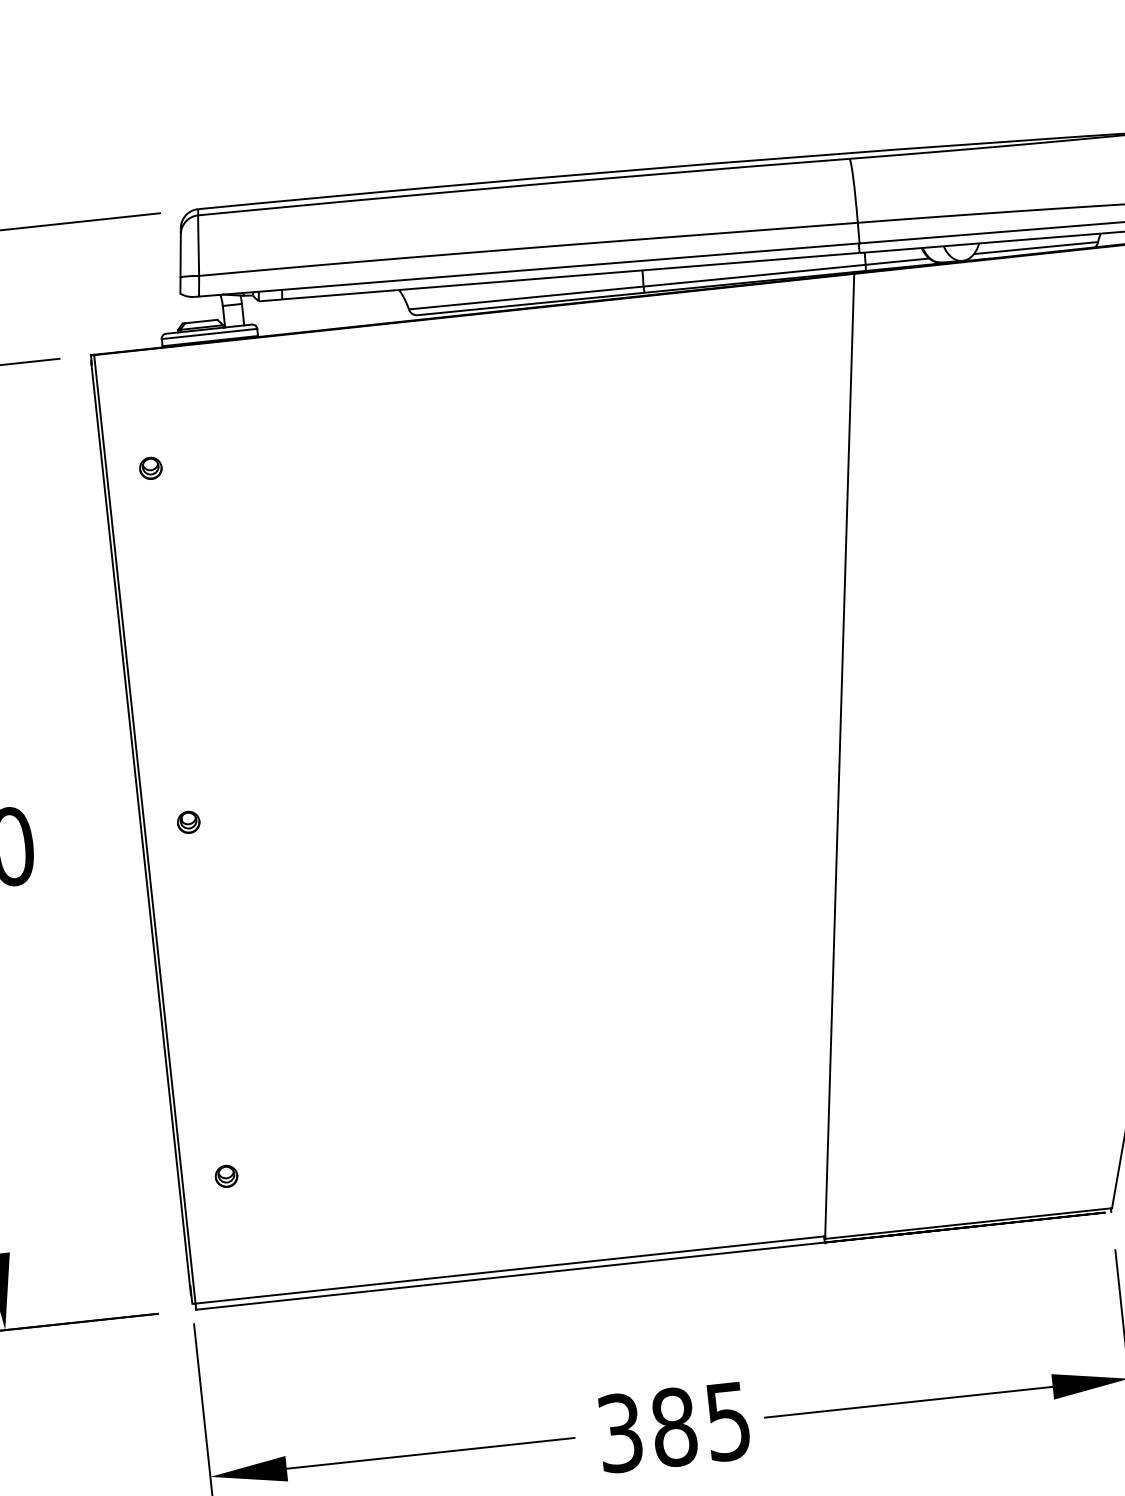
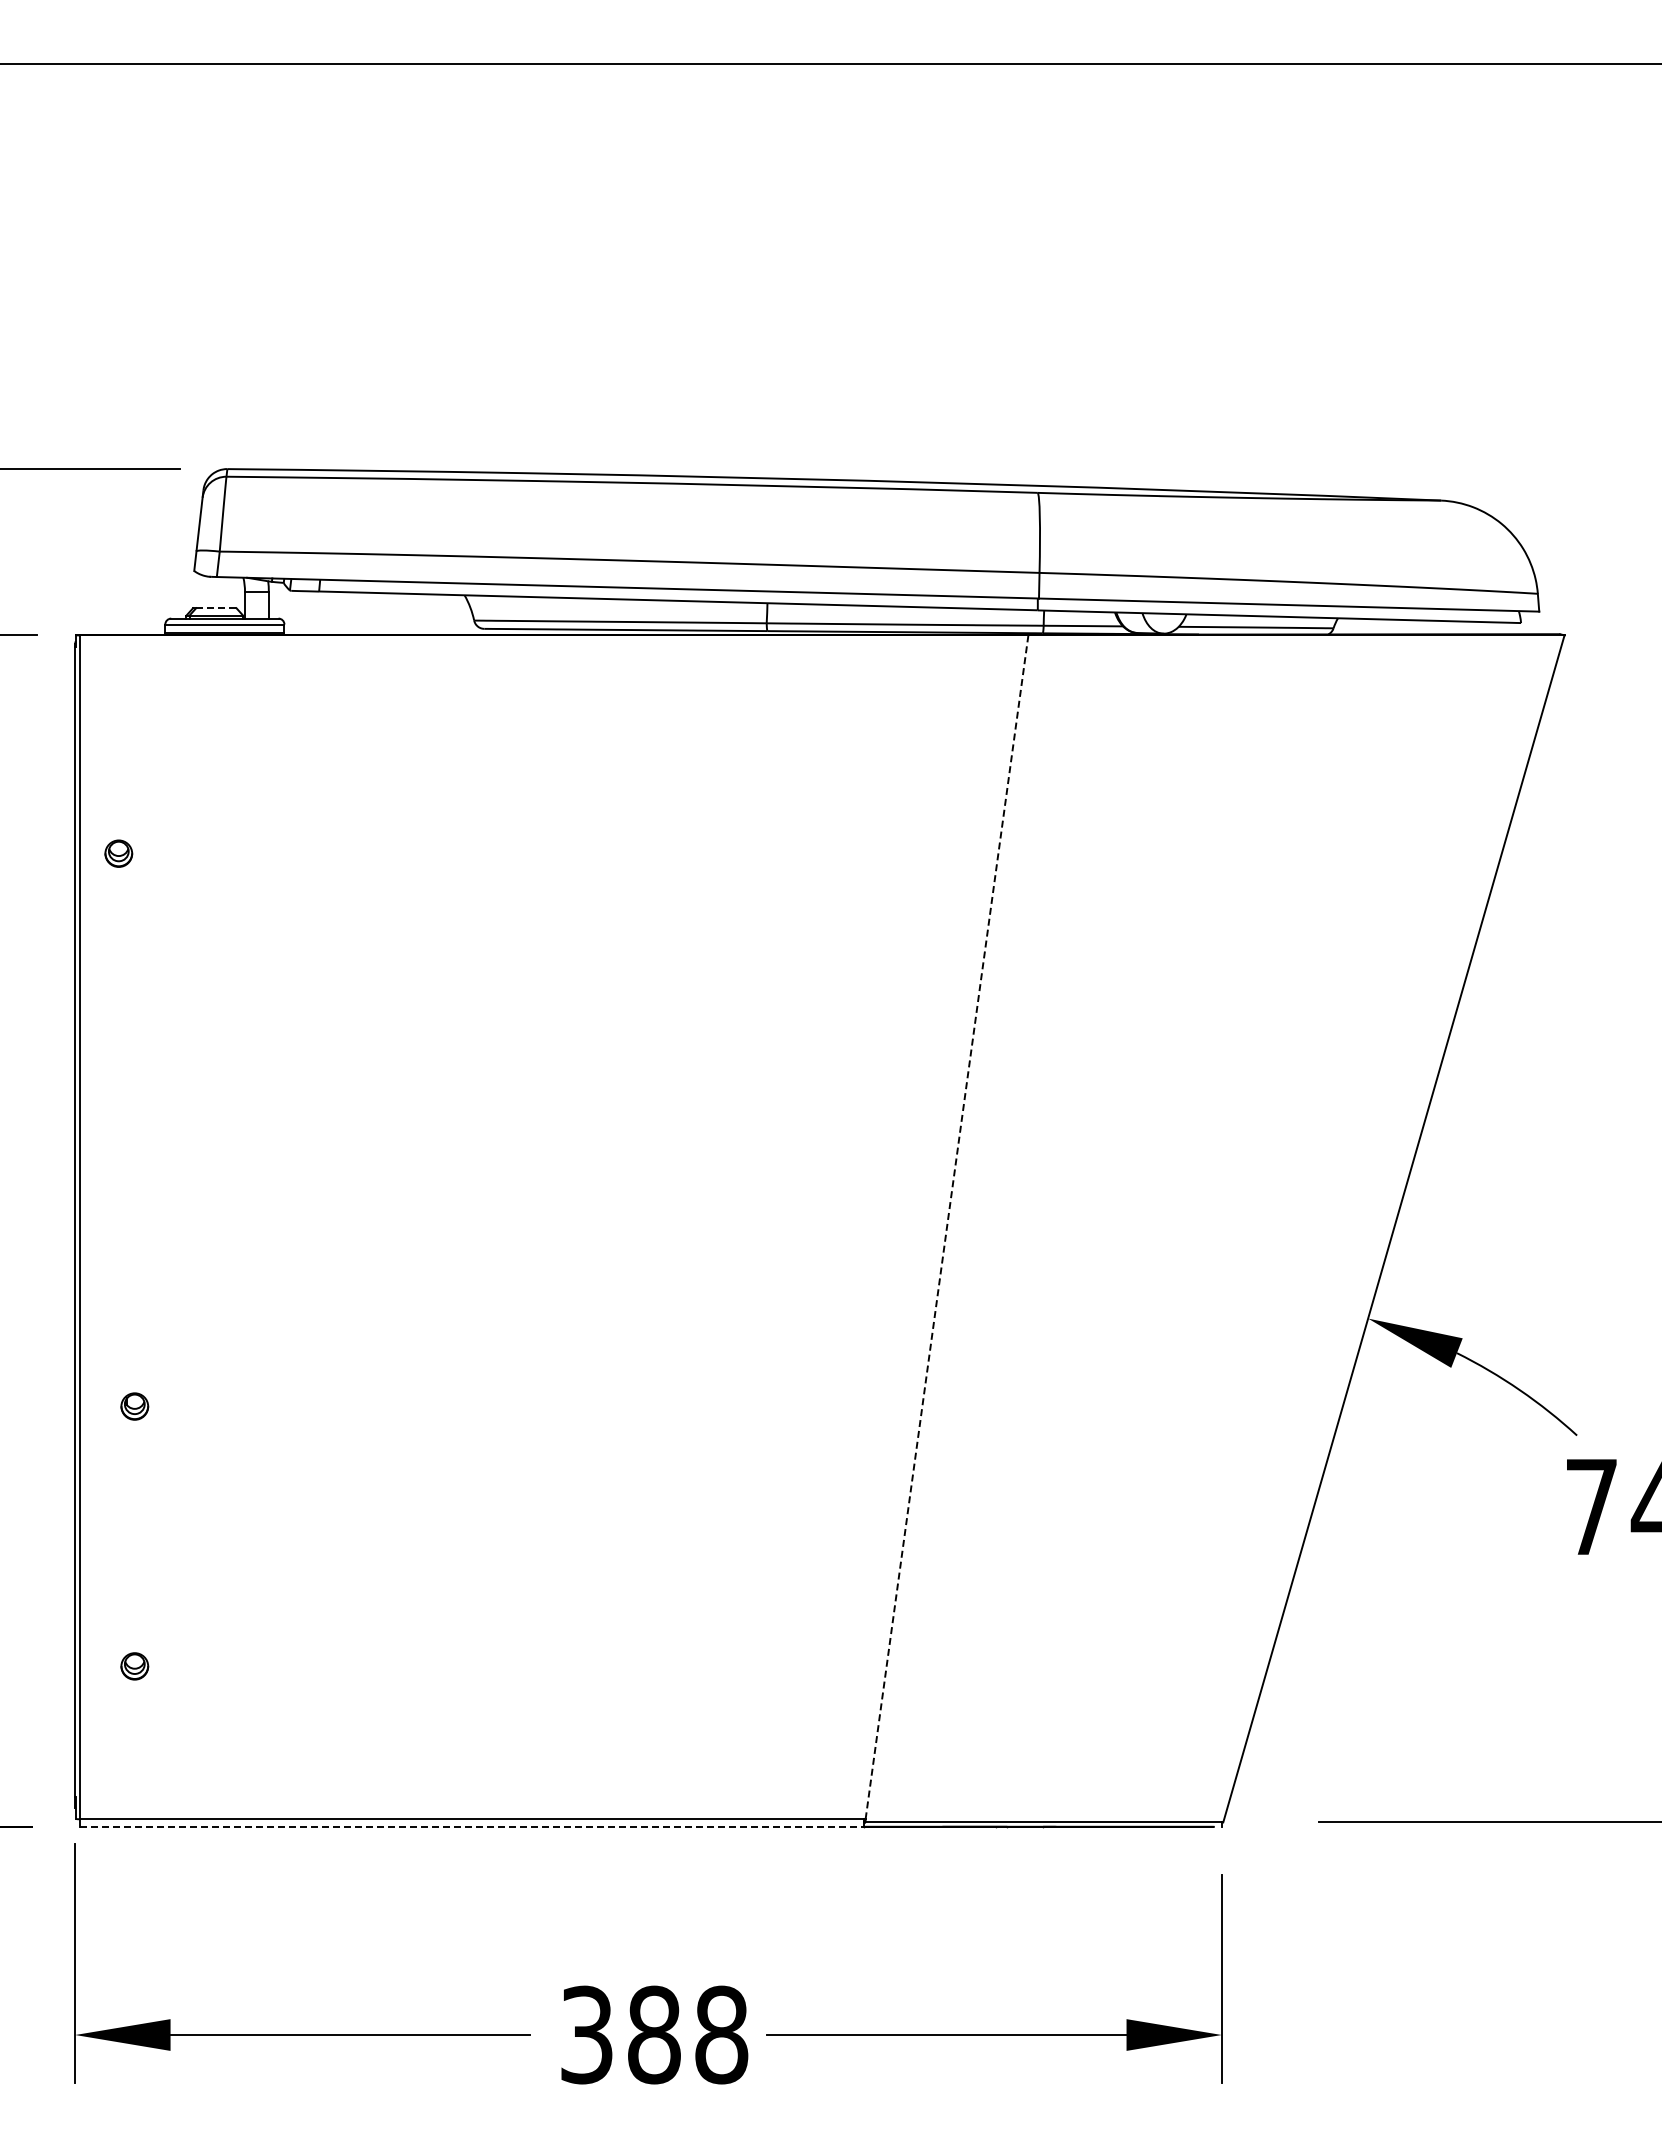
line: (201, 321) -> (216, 608), solid -> dashed
part: (150, 468) -> (118, 853), moved
line: (839, 755) -> (946, 1227), solid -> dashed
part: (188, 822) -> (134, 1406), moved
line: (510, 1275) -> (472, 1826), solid -> dashed
text: (728, 1421) -> (721, 2034), 385 -> 388

